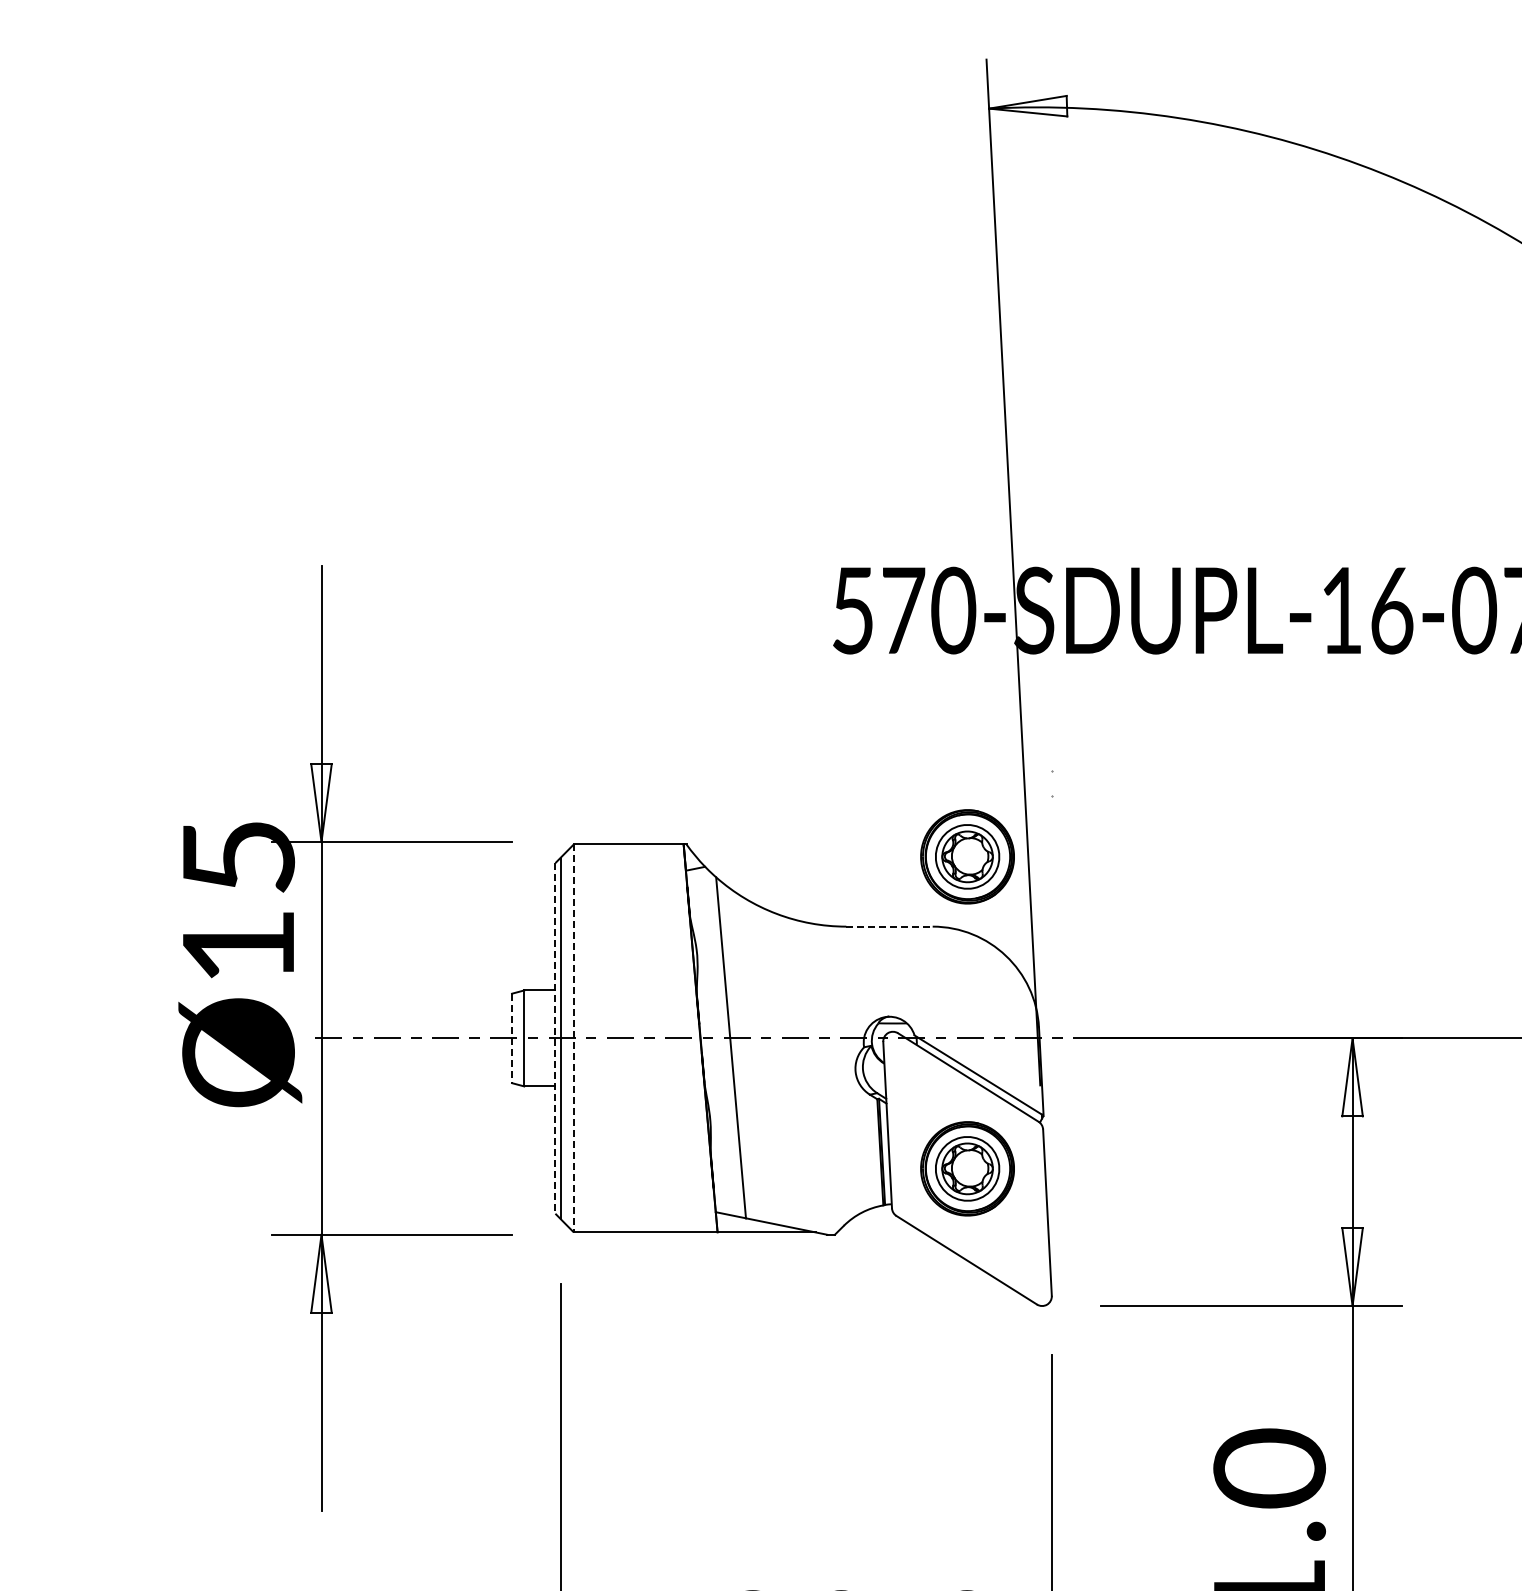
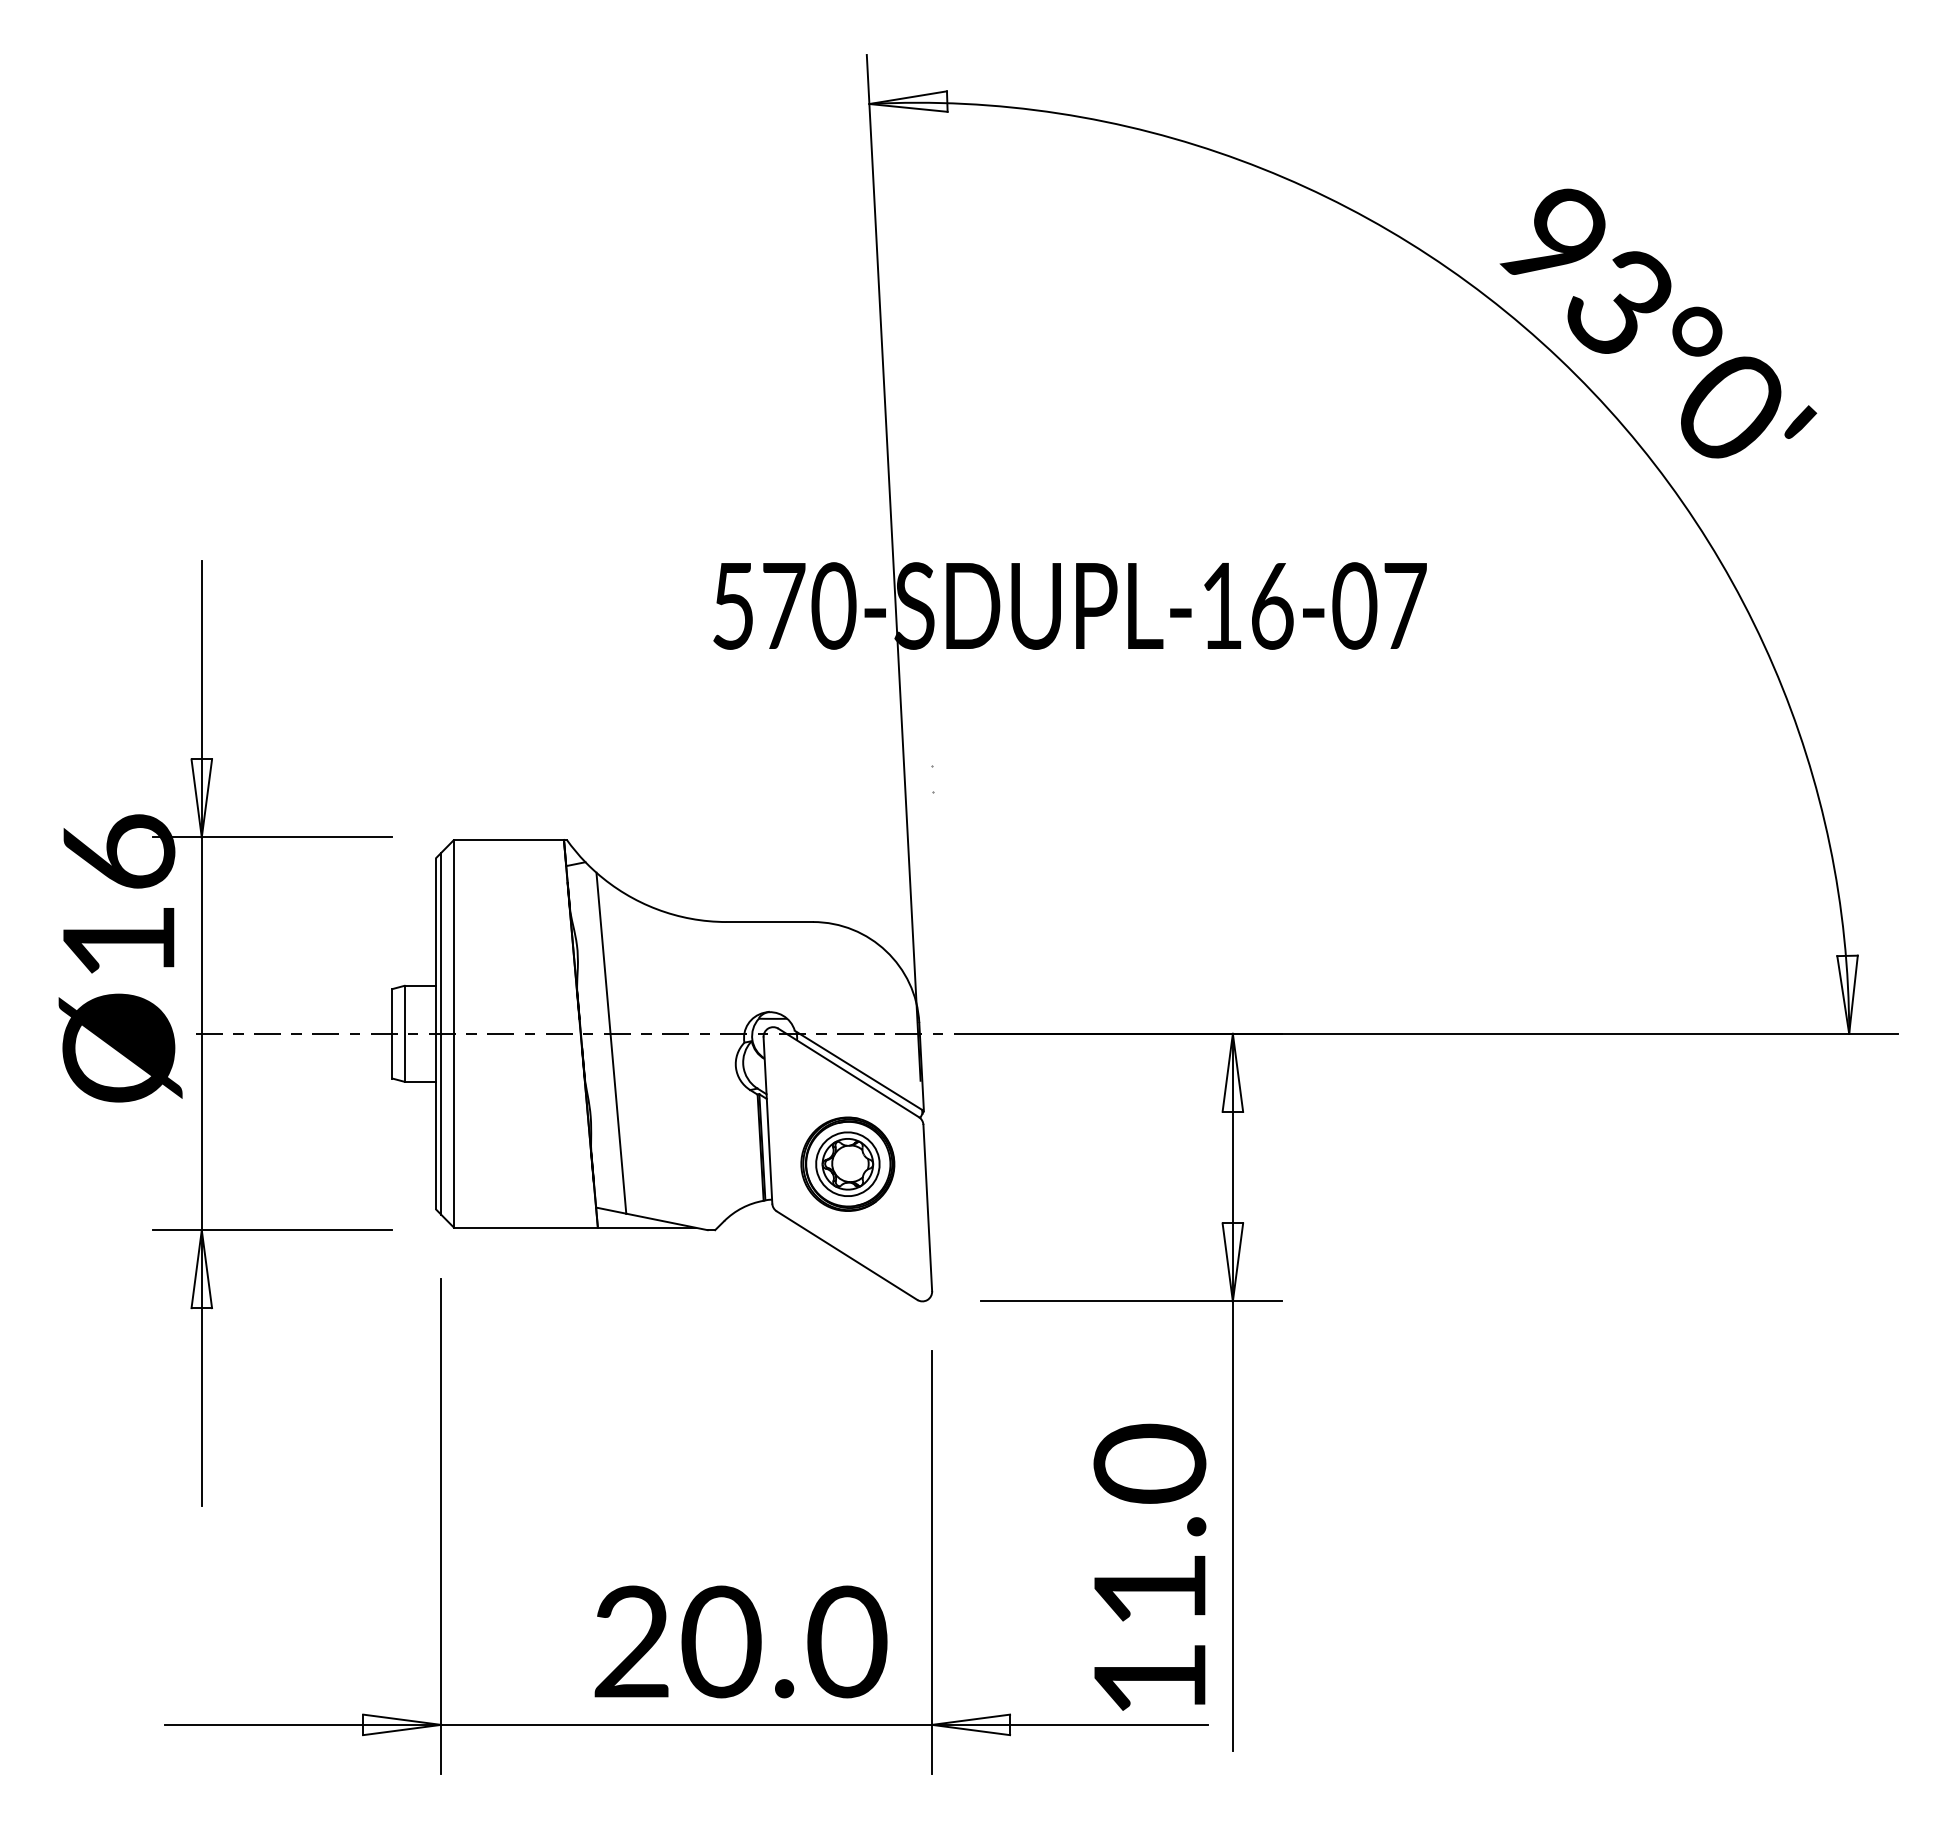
text: (239, 856) -> (119, 851), Ø15 -> Ø16
part: (967, 856) -> (847, 851), removed
line: (890, 927) -> (770, 922), dashed -> solid
line: (512, 1038) -> (392, 1033), dashed -> solid
line: (574, 1038) -> (454, 1033), dashed -> solid
line: (555, 1039) -> (435, 1034), dashed -> solid

